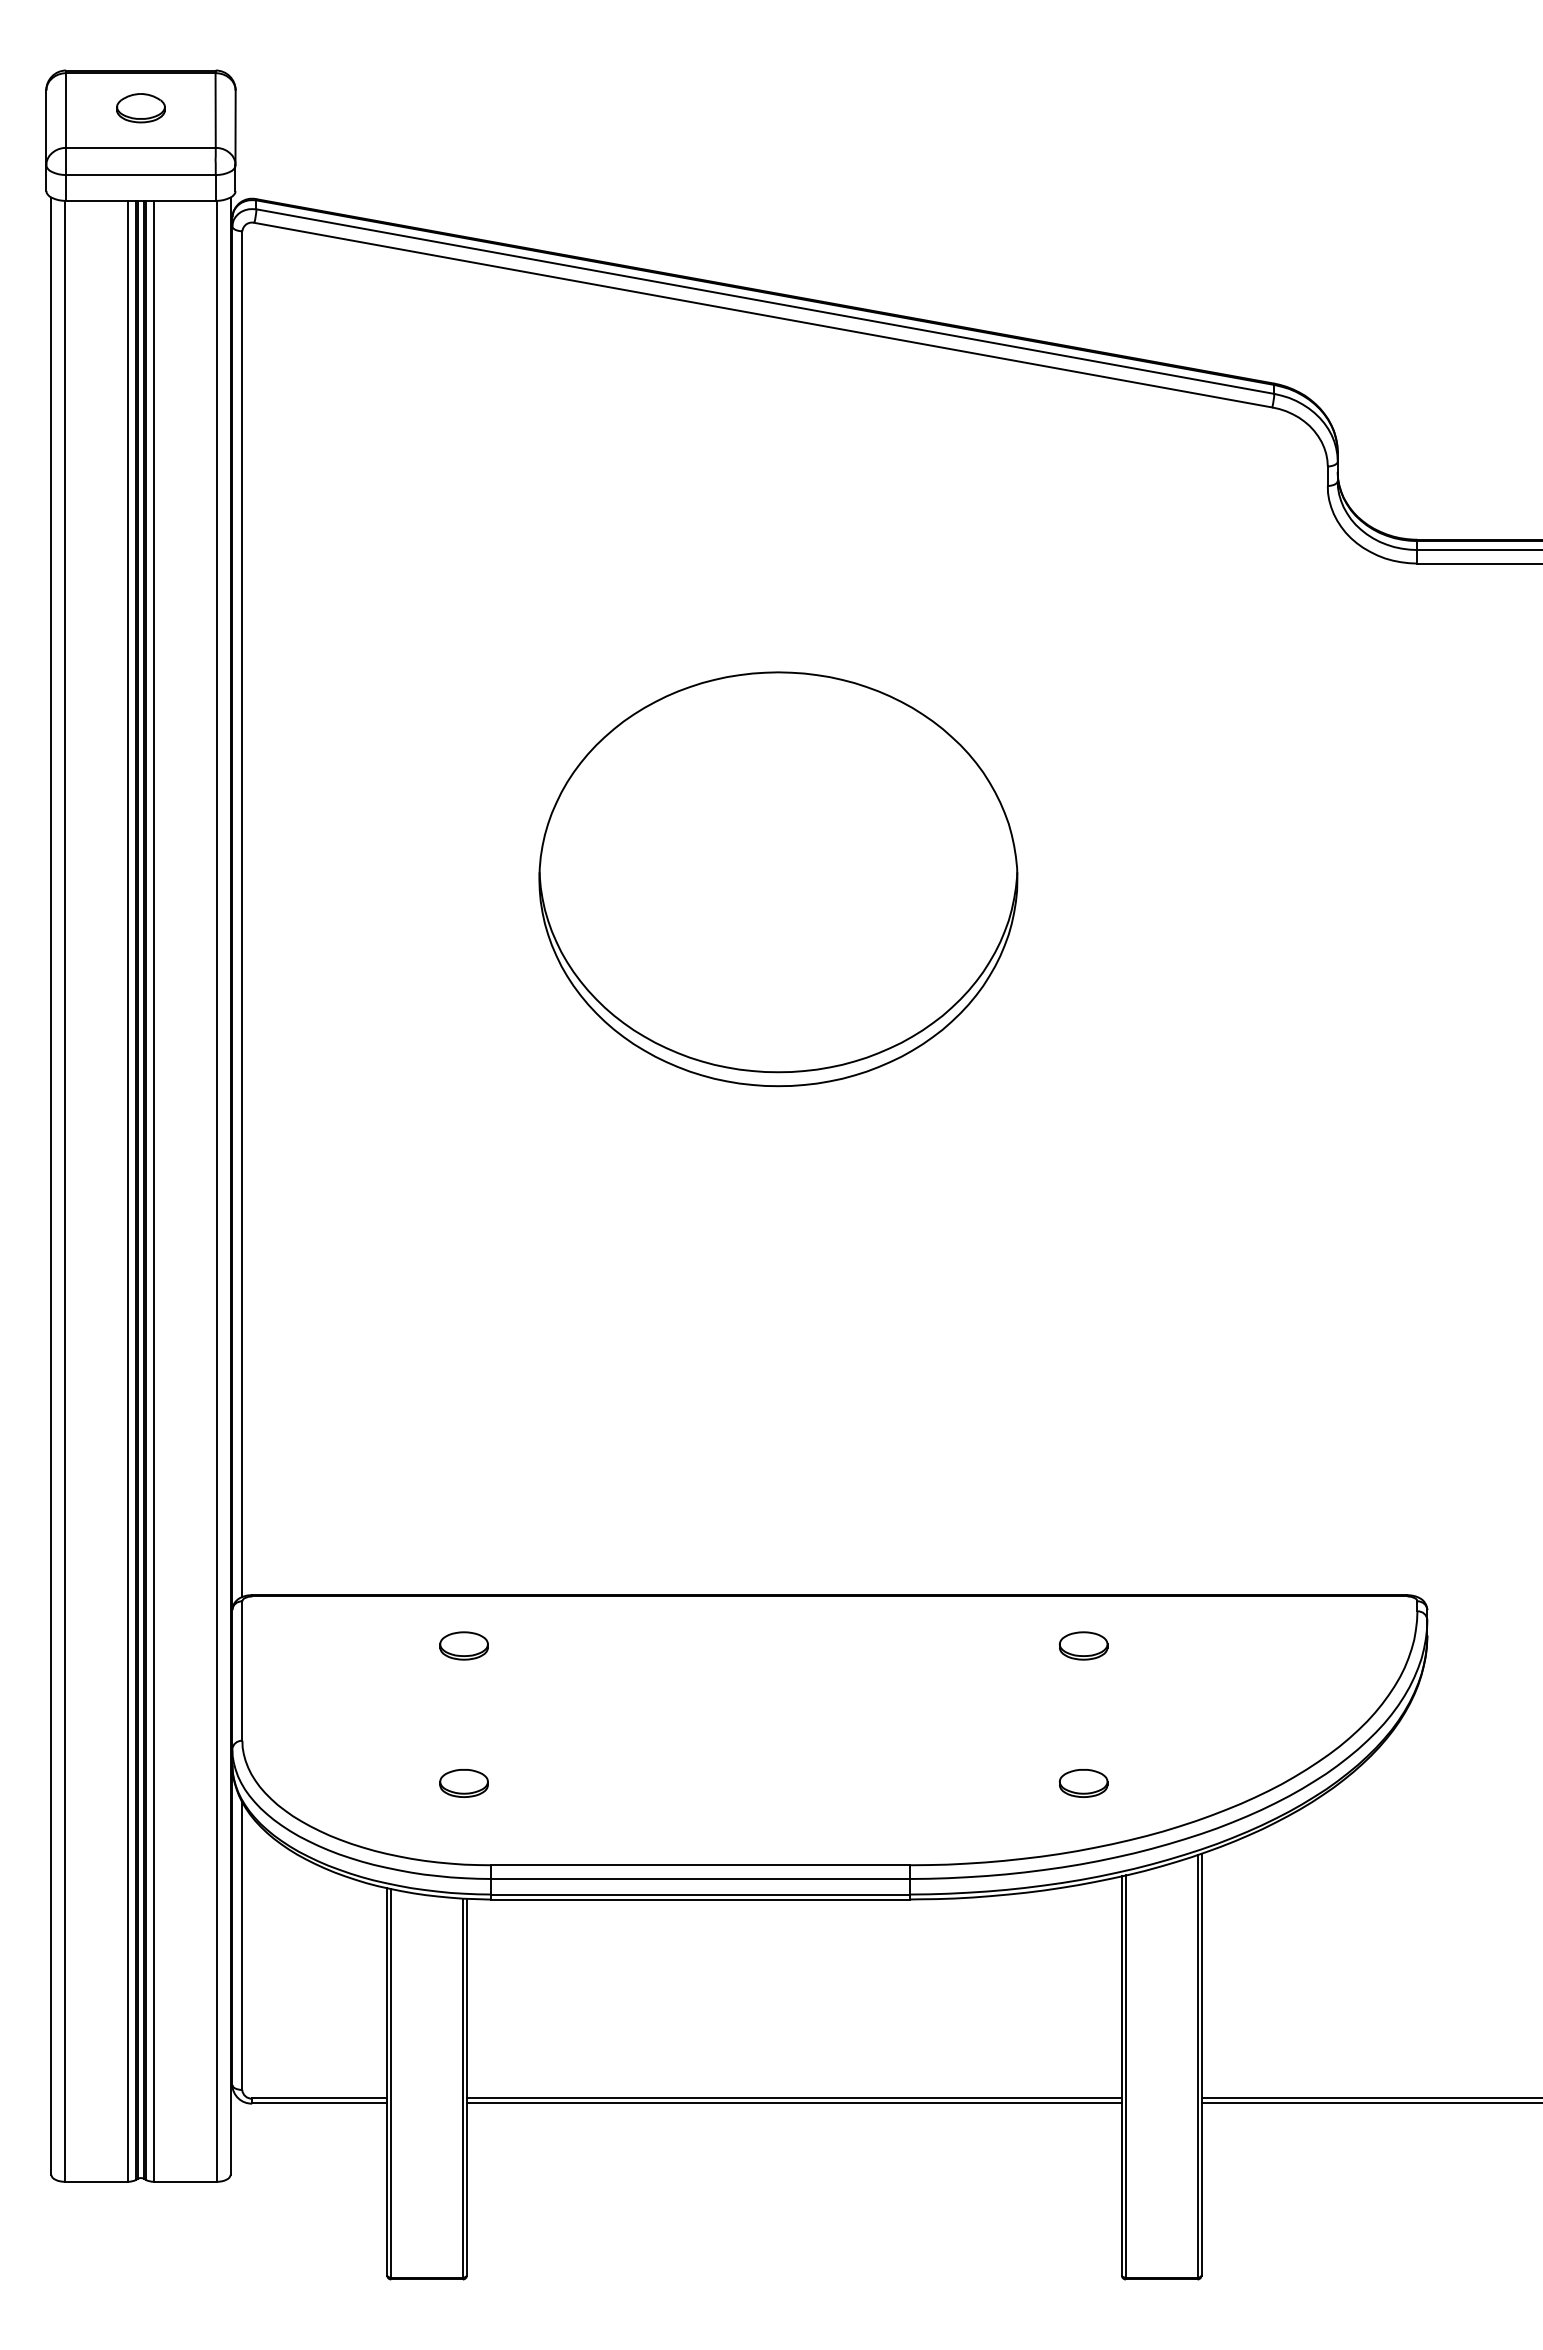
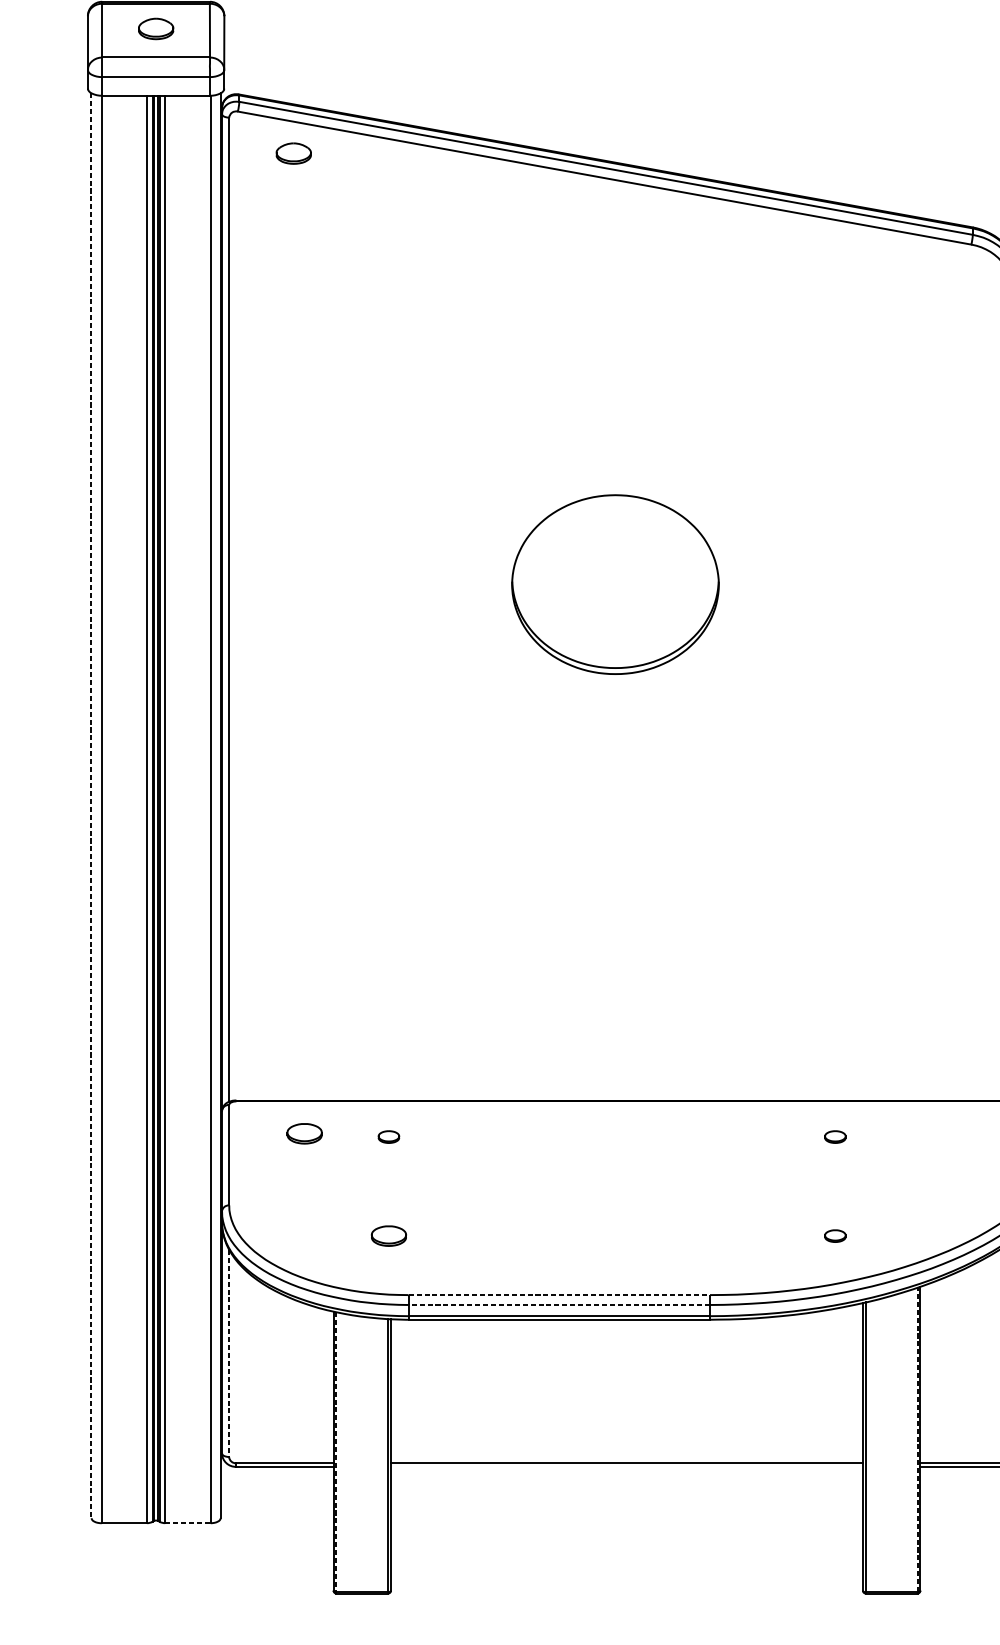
part: (331, 281) -> (293, 153), added
part: (778, 879) -> (615, 584), size x0.6
line: (51, 1186) -> (91, 805), solid -> dashed
part: (346, 1641) -> (304, 1133), added
part: (463, 1645) -> (388, 1136), size x0.6
part: (1083, 1645) -> (835, 1136), size x0.6
part: (1083, 1783) -> (835, 1236), size x0.6
line: (700, 1865) -> (559, 1295), solid -> dashed
line: (700, 1879) -> (559, 1305), solid -> dashed
line: (242, 1946) -> (229, 1353), solid -> dashed
line: (1197, 2065) -> (917, 1439), solid -> dashed
line: (391, 2083) -> (336, 1452), solid -> dashed
line: (793, 2103) -> (626, 1466), removed
line: (185, 2181) -> (188, 1522), solid -> dashed

